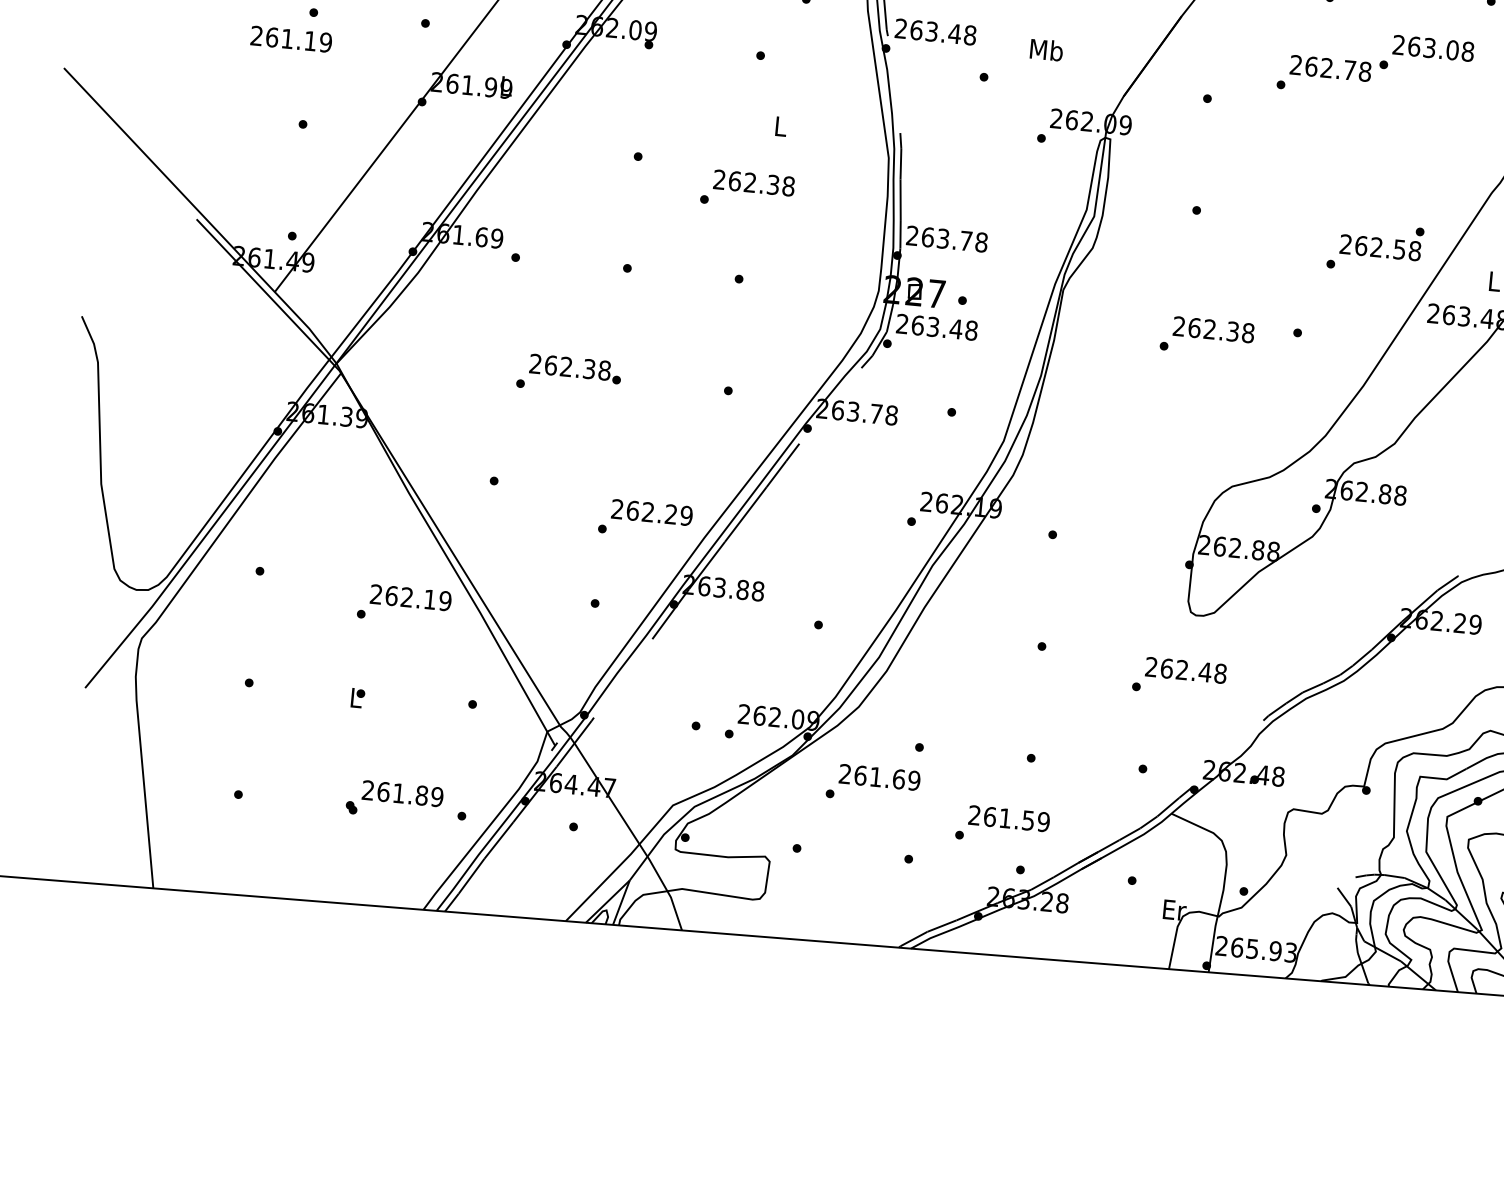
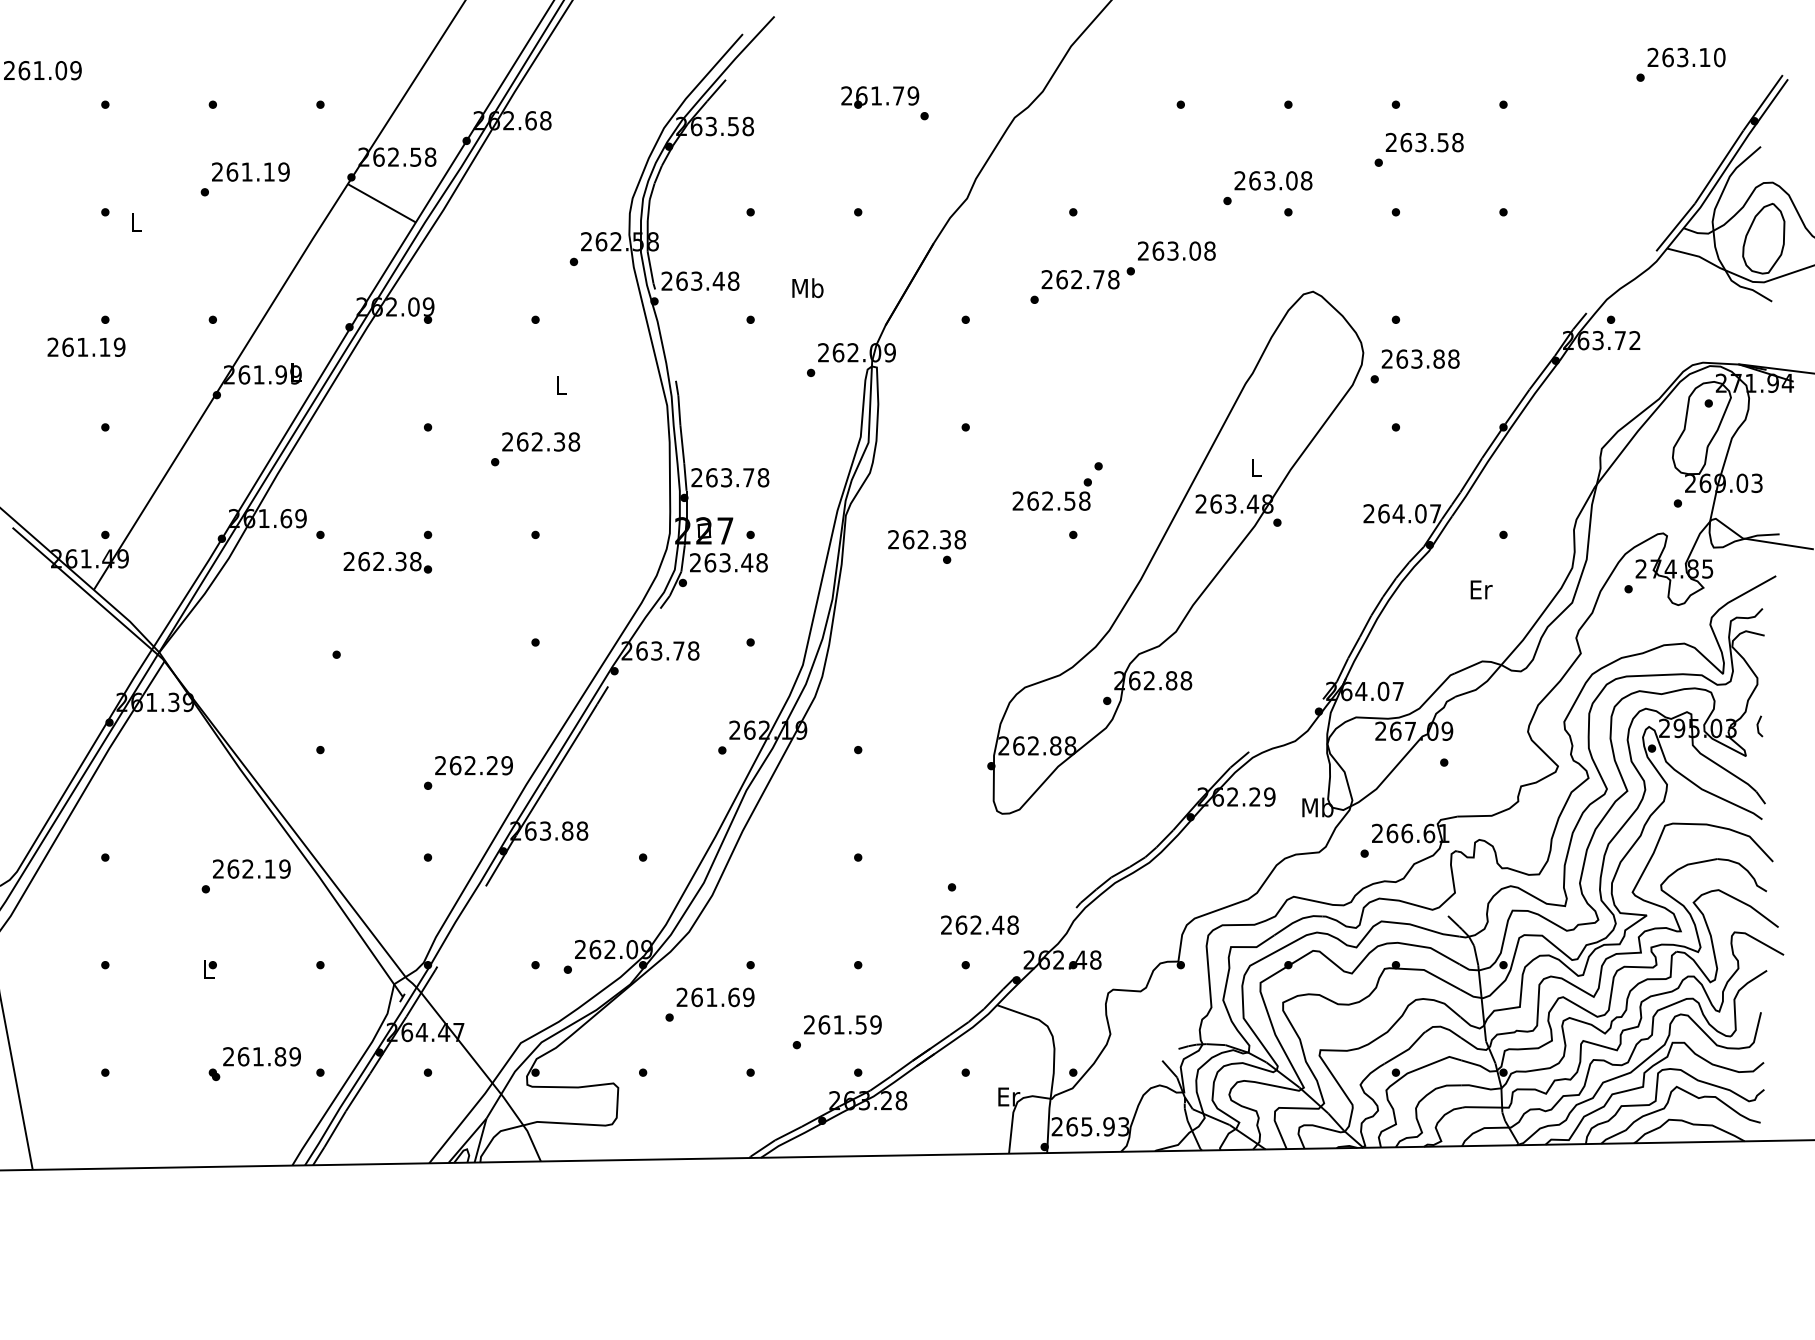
text: (1381, 240) -> (1051, 494), moved
text: (1213, 329) -> (926, 539), moved
text: (575, 368) -> (387, 562), moved
text: (1185, 669) -> (979, 924), moved

